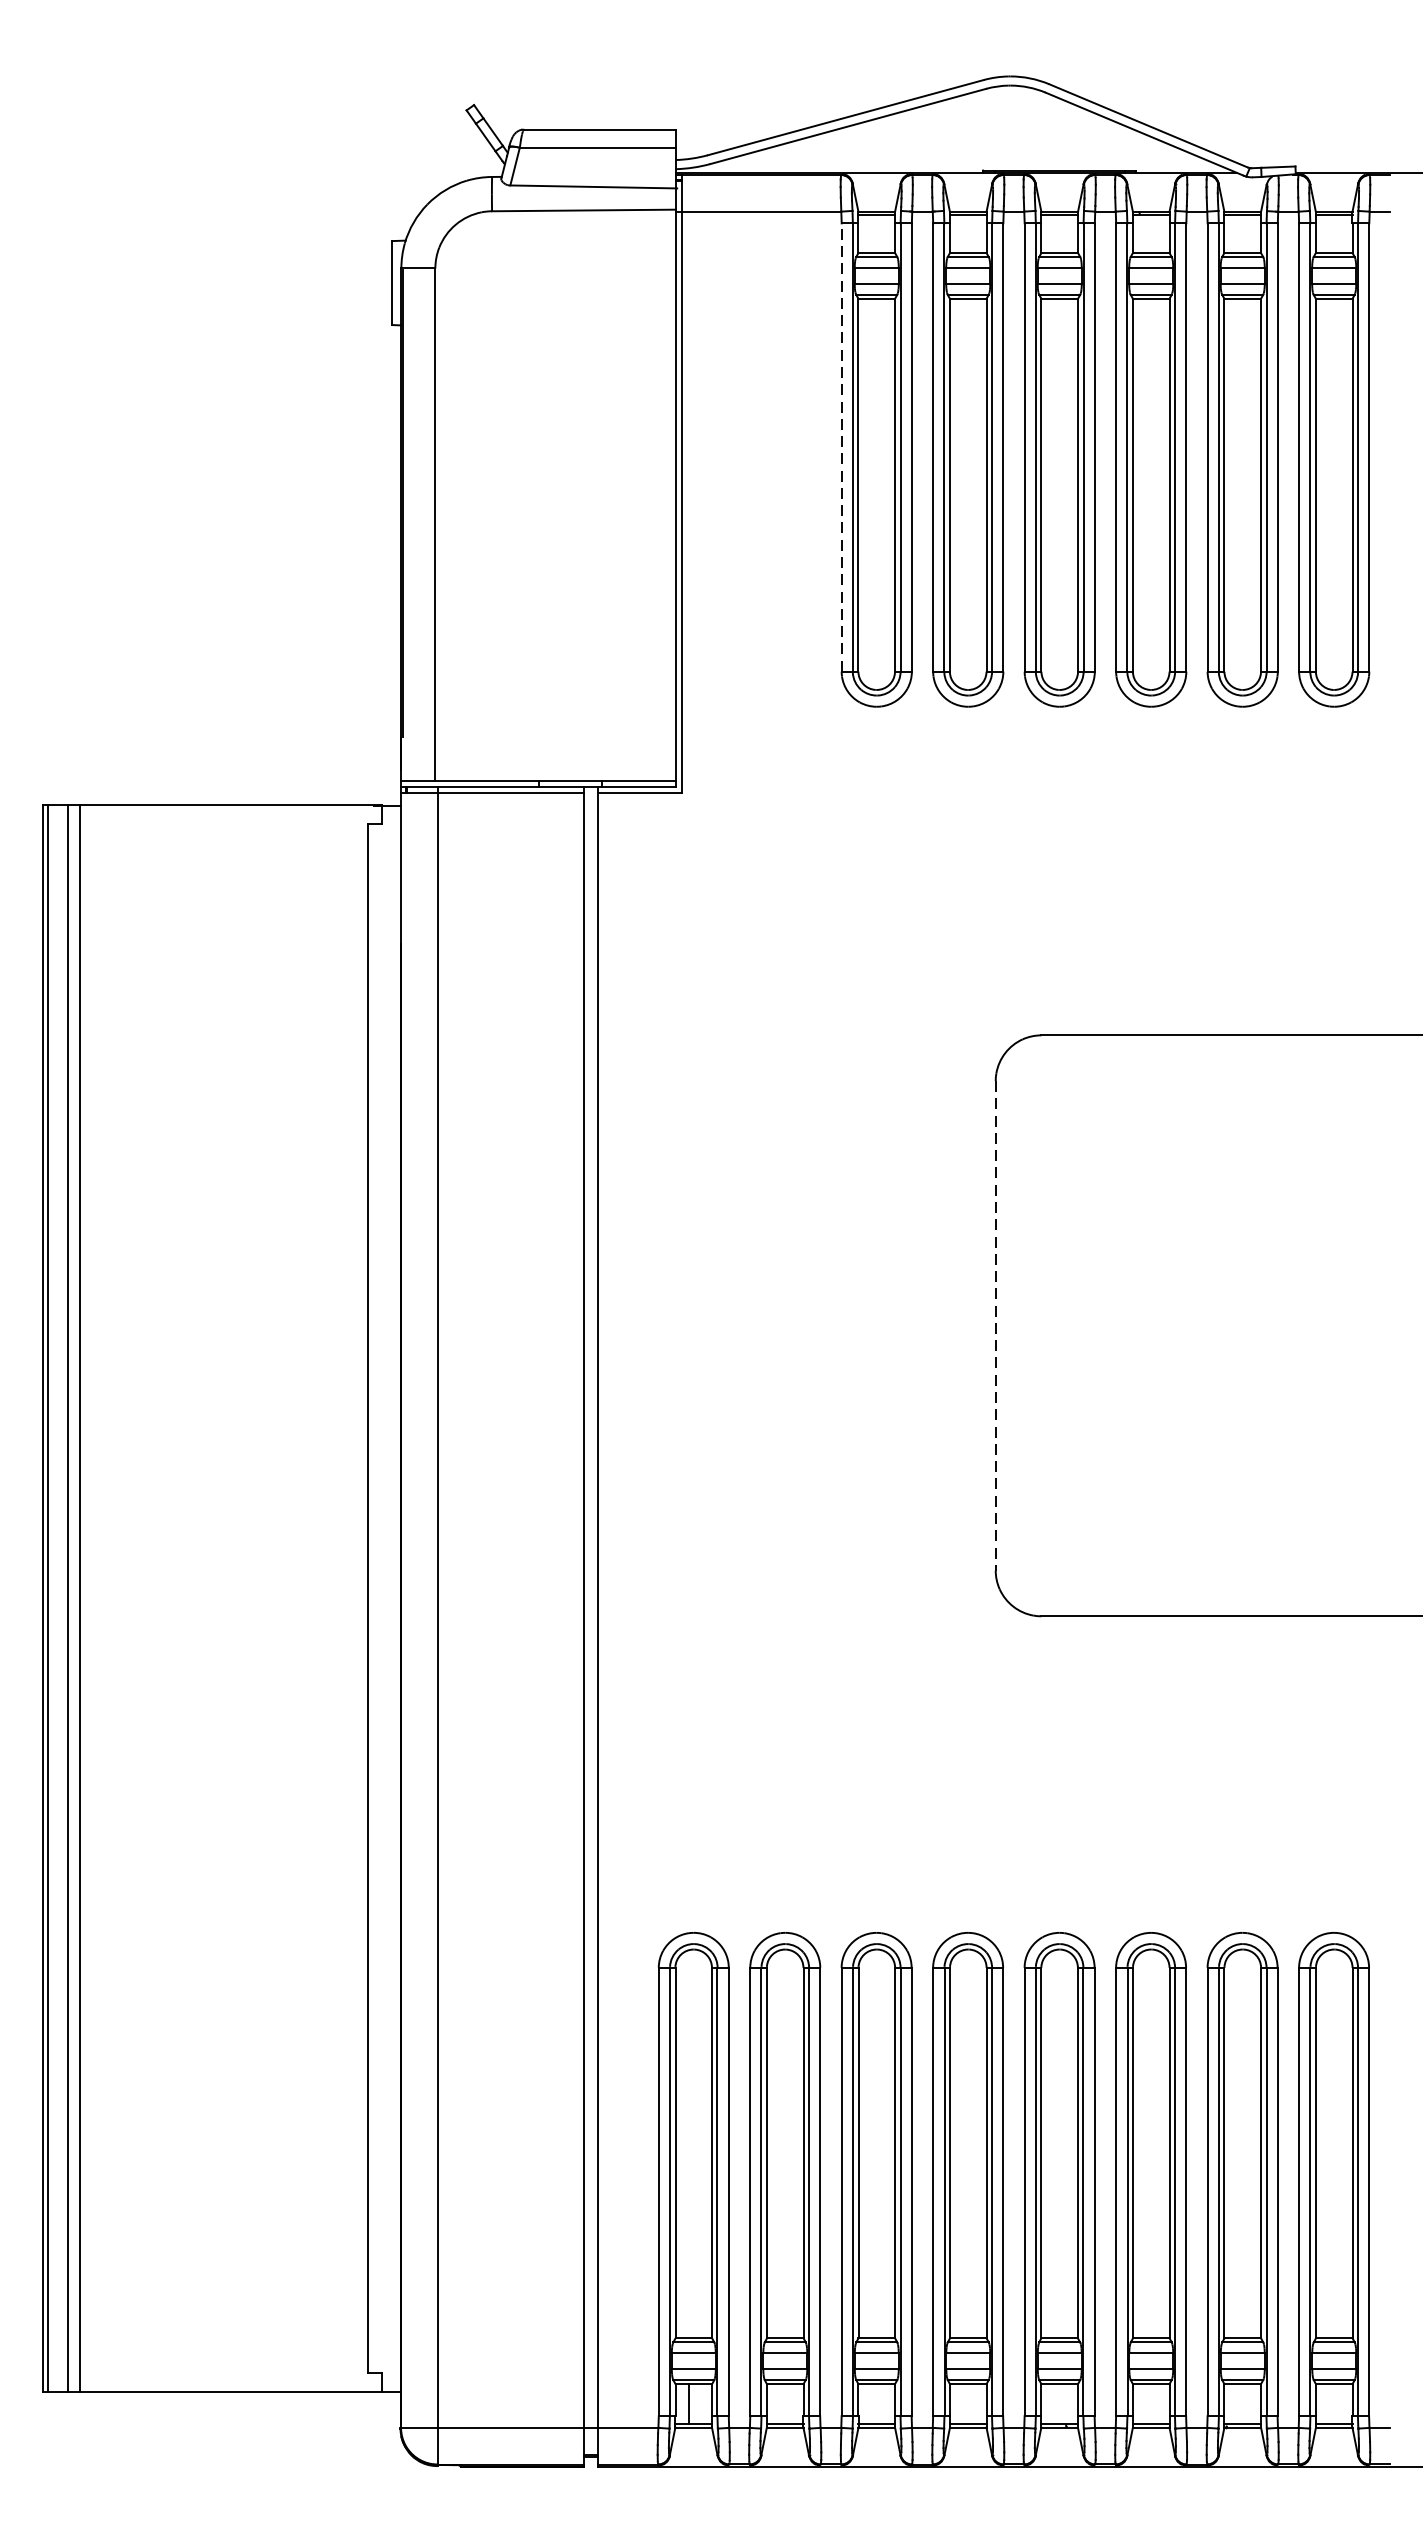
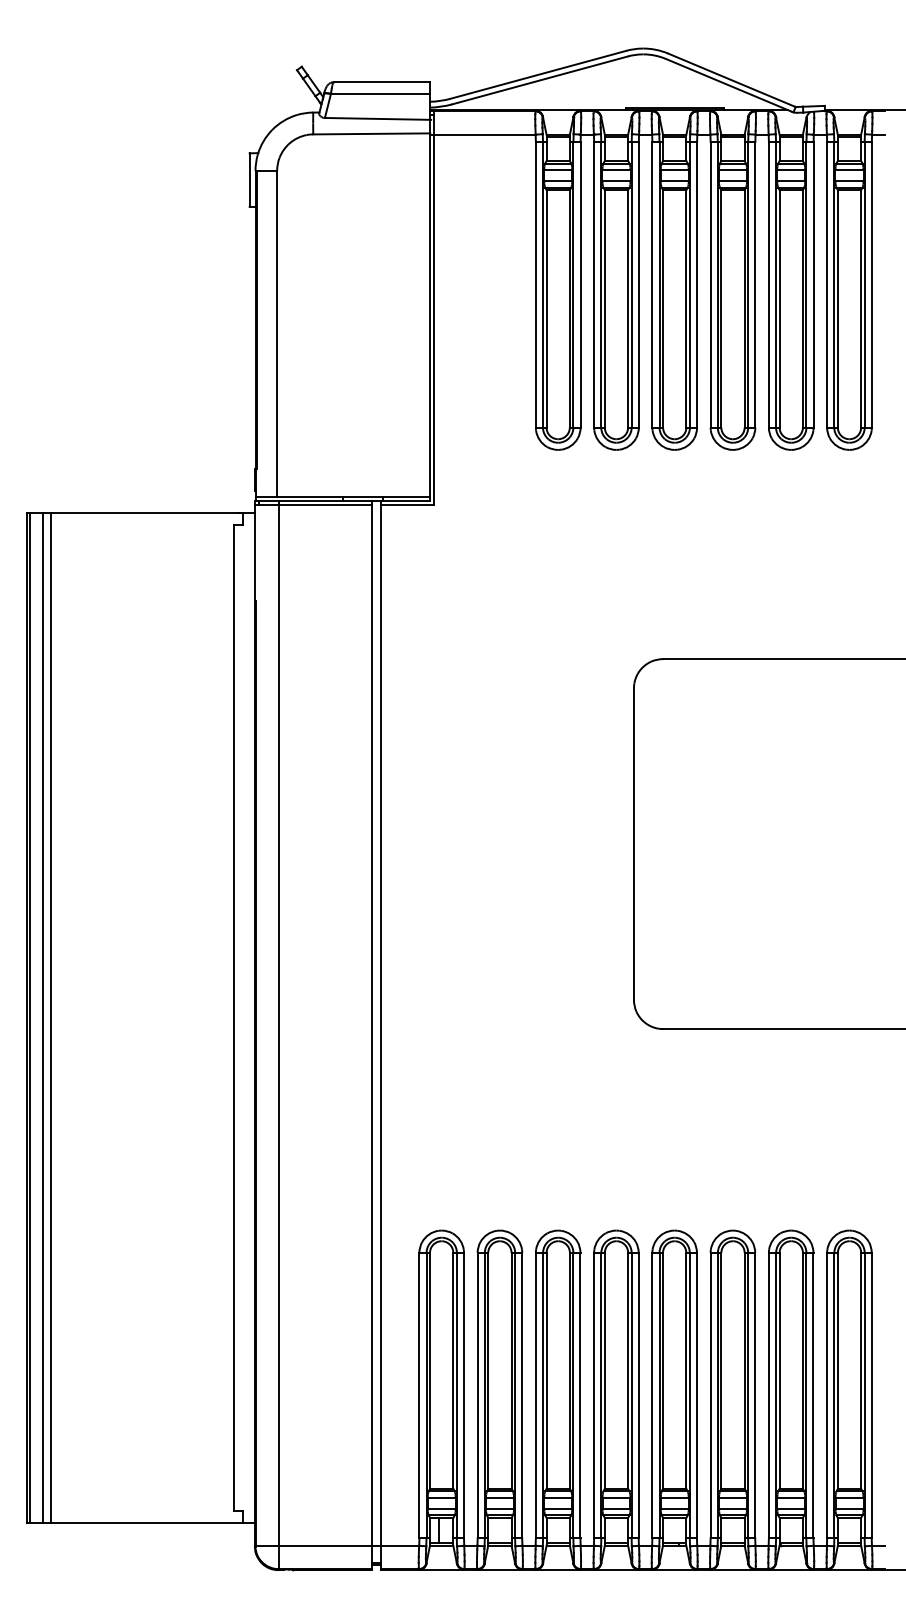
line: (841, 446) -> (535, 284), dashed -> solid
line: (994, 1326) -> (633, 844), dashed -> solid

